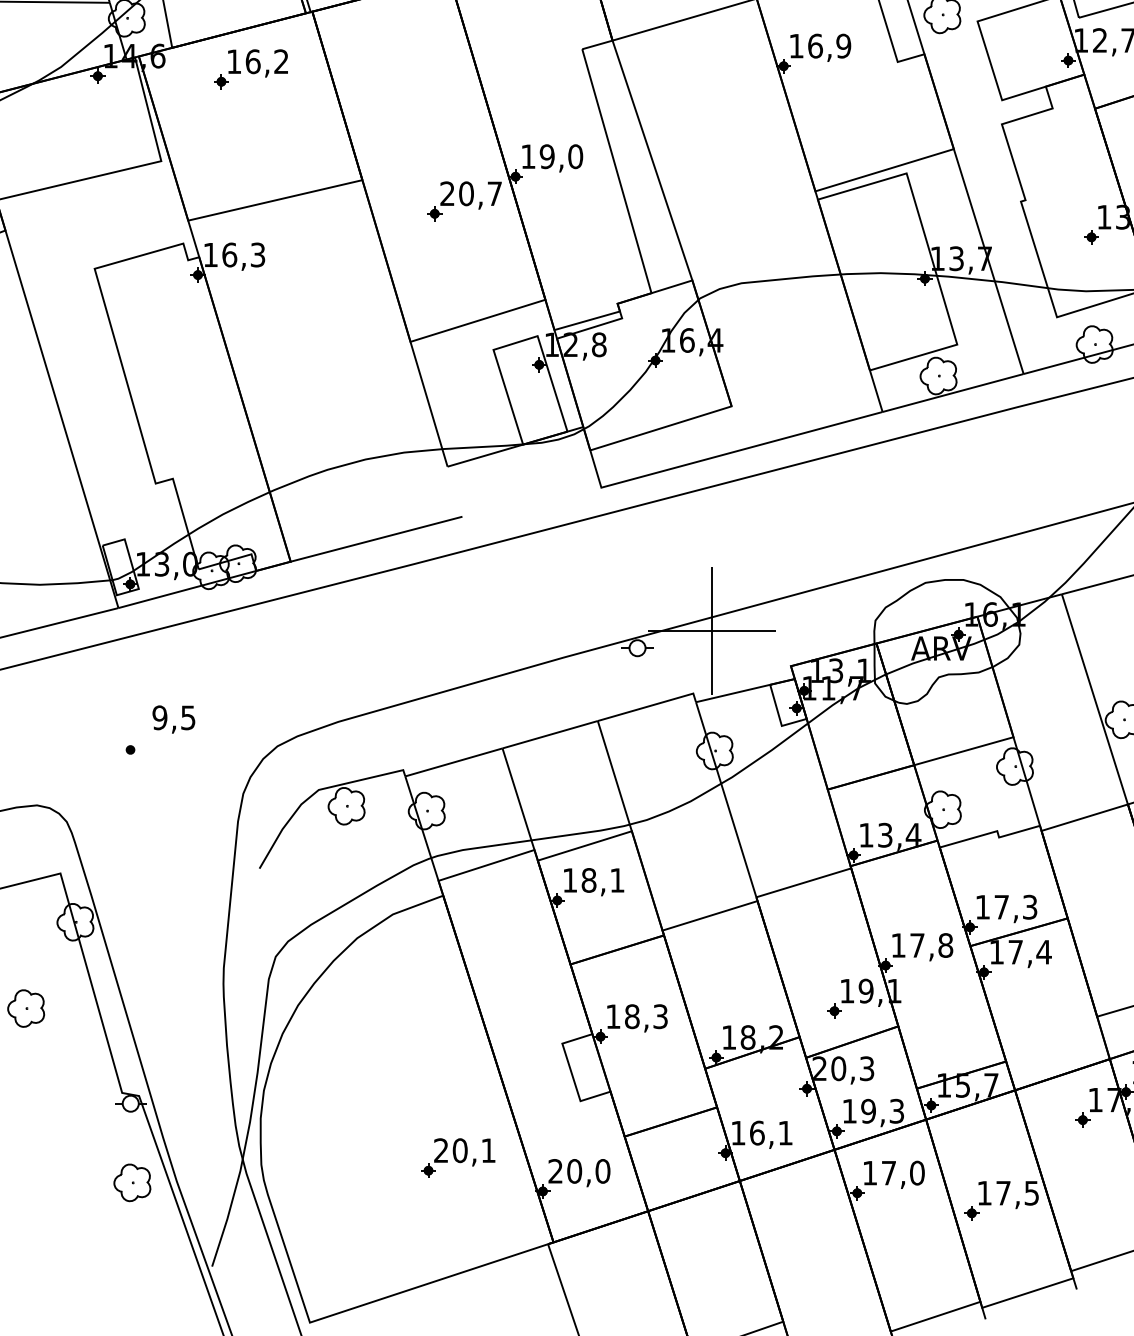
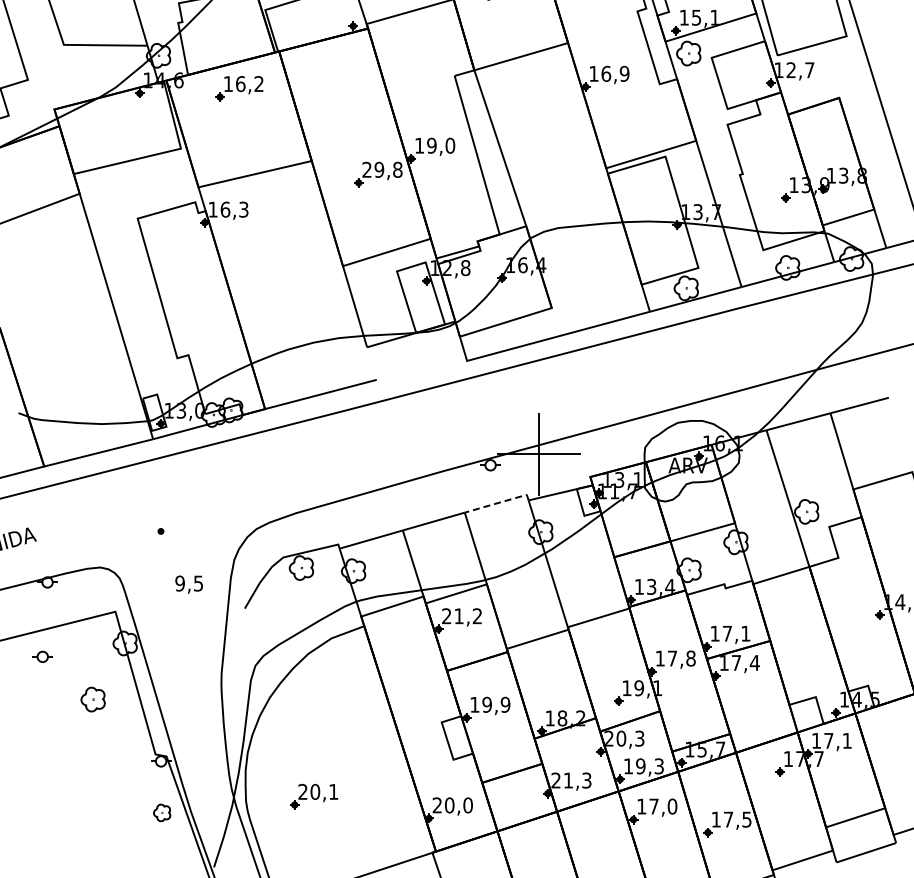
text: (480, 193) -> (388, 169), 20,7 -> 29,8
line: (651, 705) -> (499, 502), solid -> dashed
text: (172, 719) -> (188, 584), moved
text: (592, 880) -> (461, 616), 18,1 -> 21,2
text: (1029, 906) -> (745, 633), 17,3 -> 17,1
text: (646, 1016) -> (496, 704), 18,3 -> 19,9
text: (761, 1133) -> (571, 780), 16,1 -> 21,3
part: (458, 1157) -> (314, 796), moved
part: (131, 1182) -> (161, 812), size x0.7

